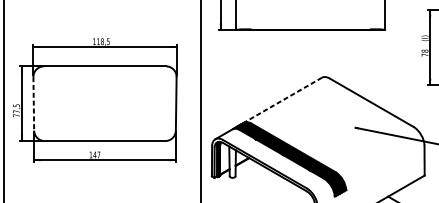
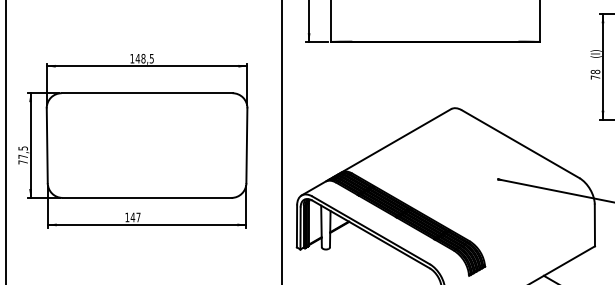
text: (98, 41) -> (137, 58), 118,5 -> 148,5
line: (282, 100) -> (395, 141), dashed -> solid
line: (33, 104) -> (47, 146), dashed -> solid

